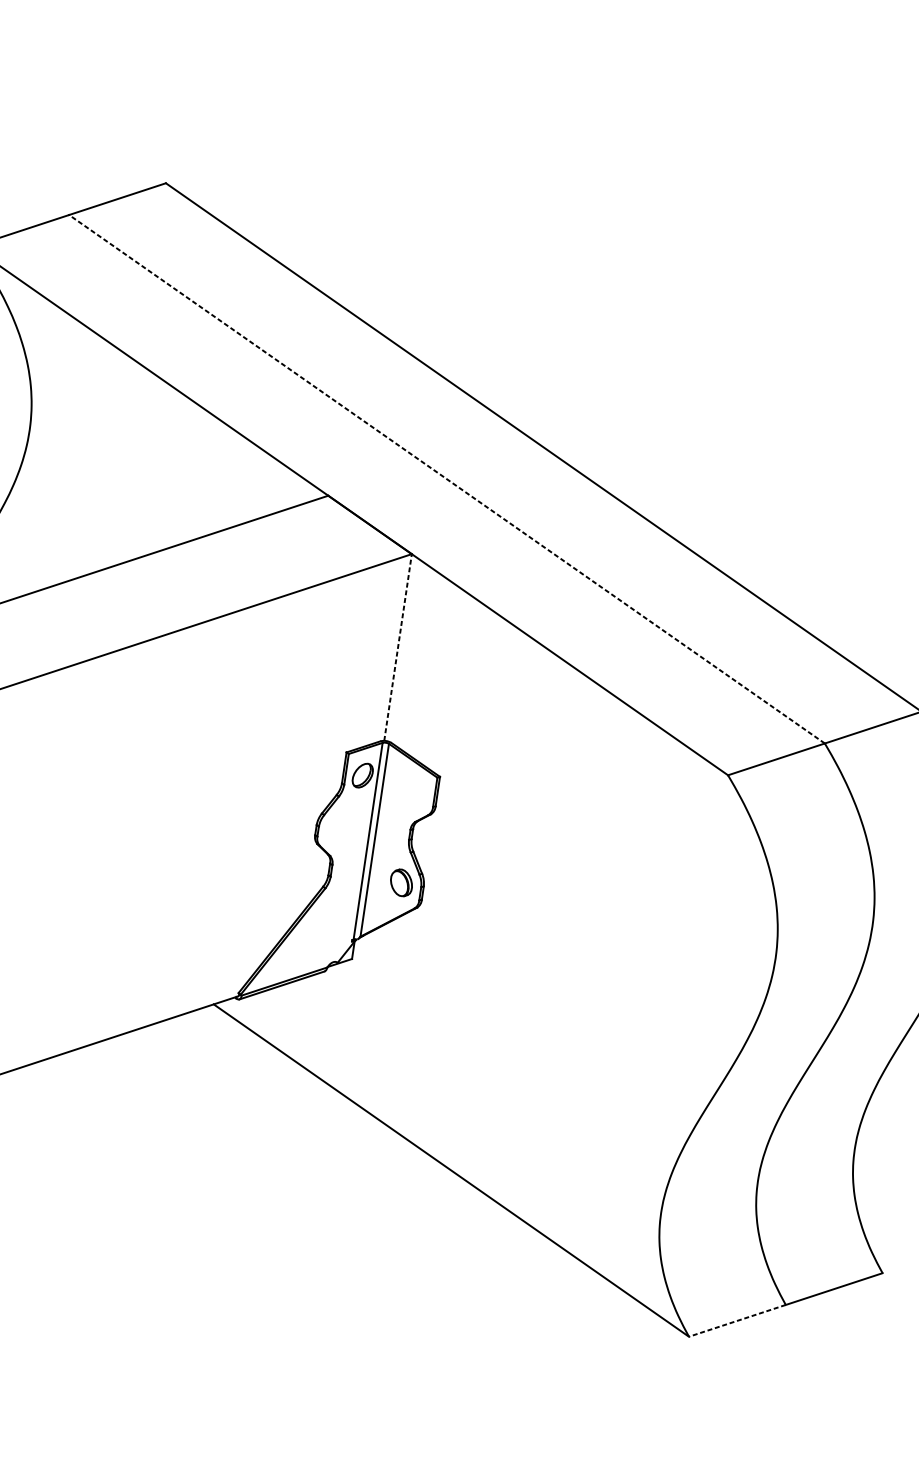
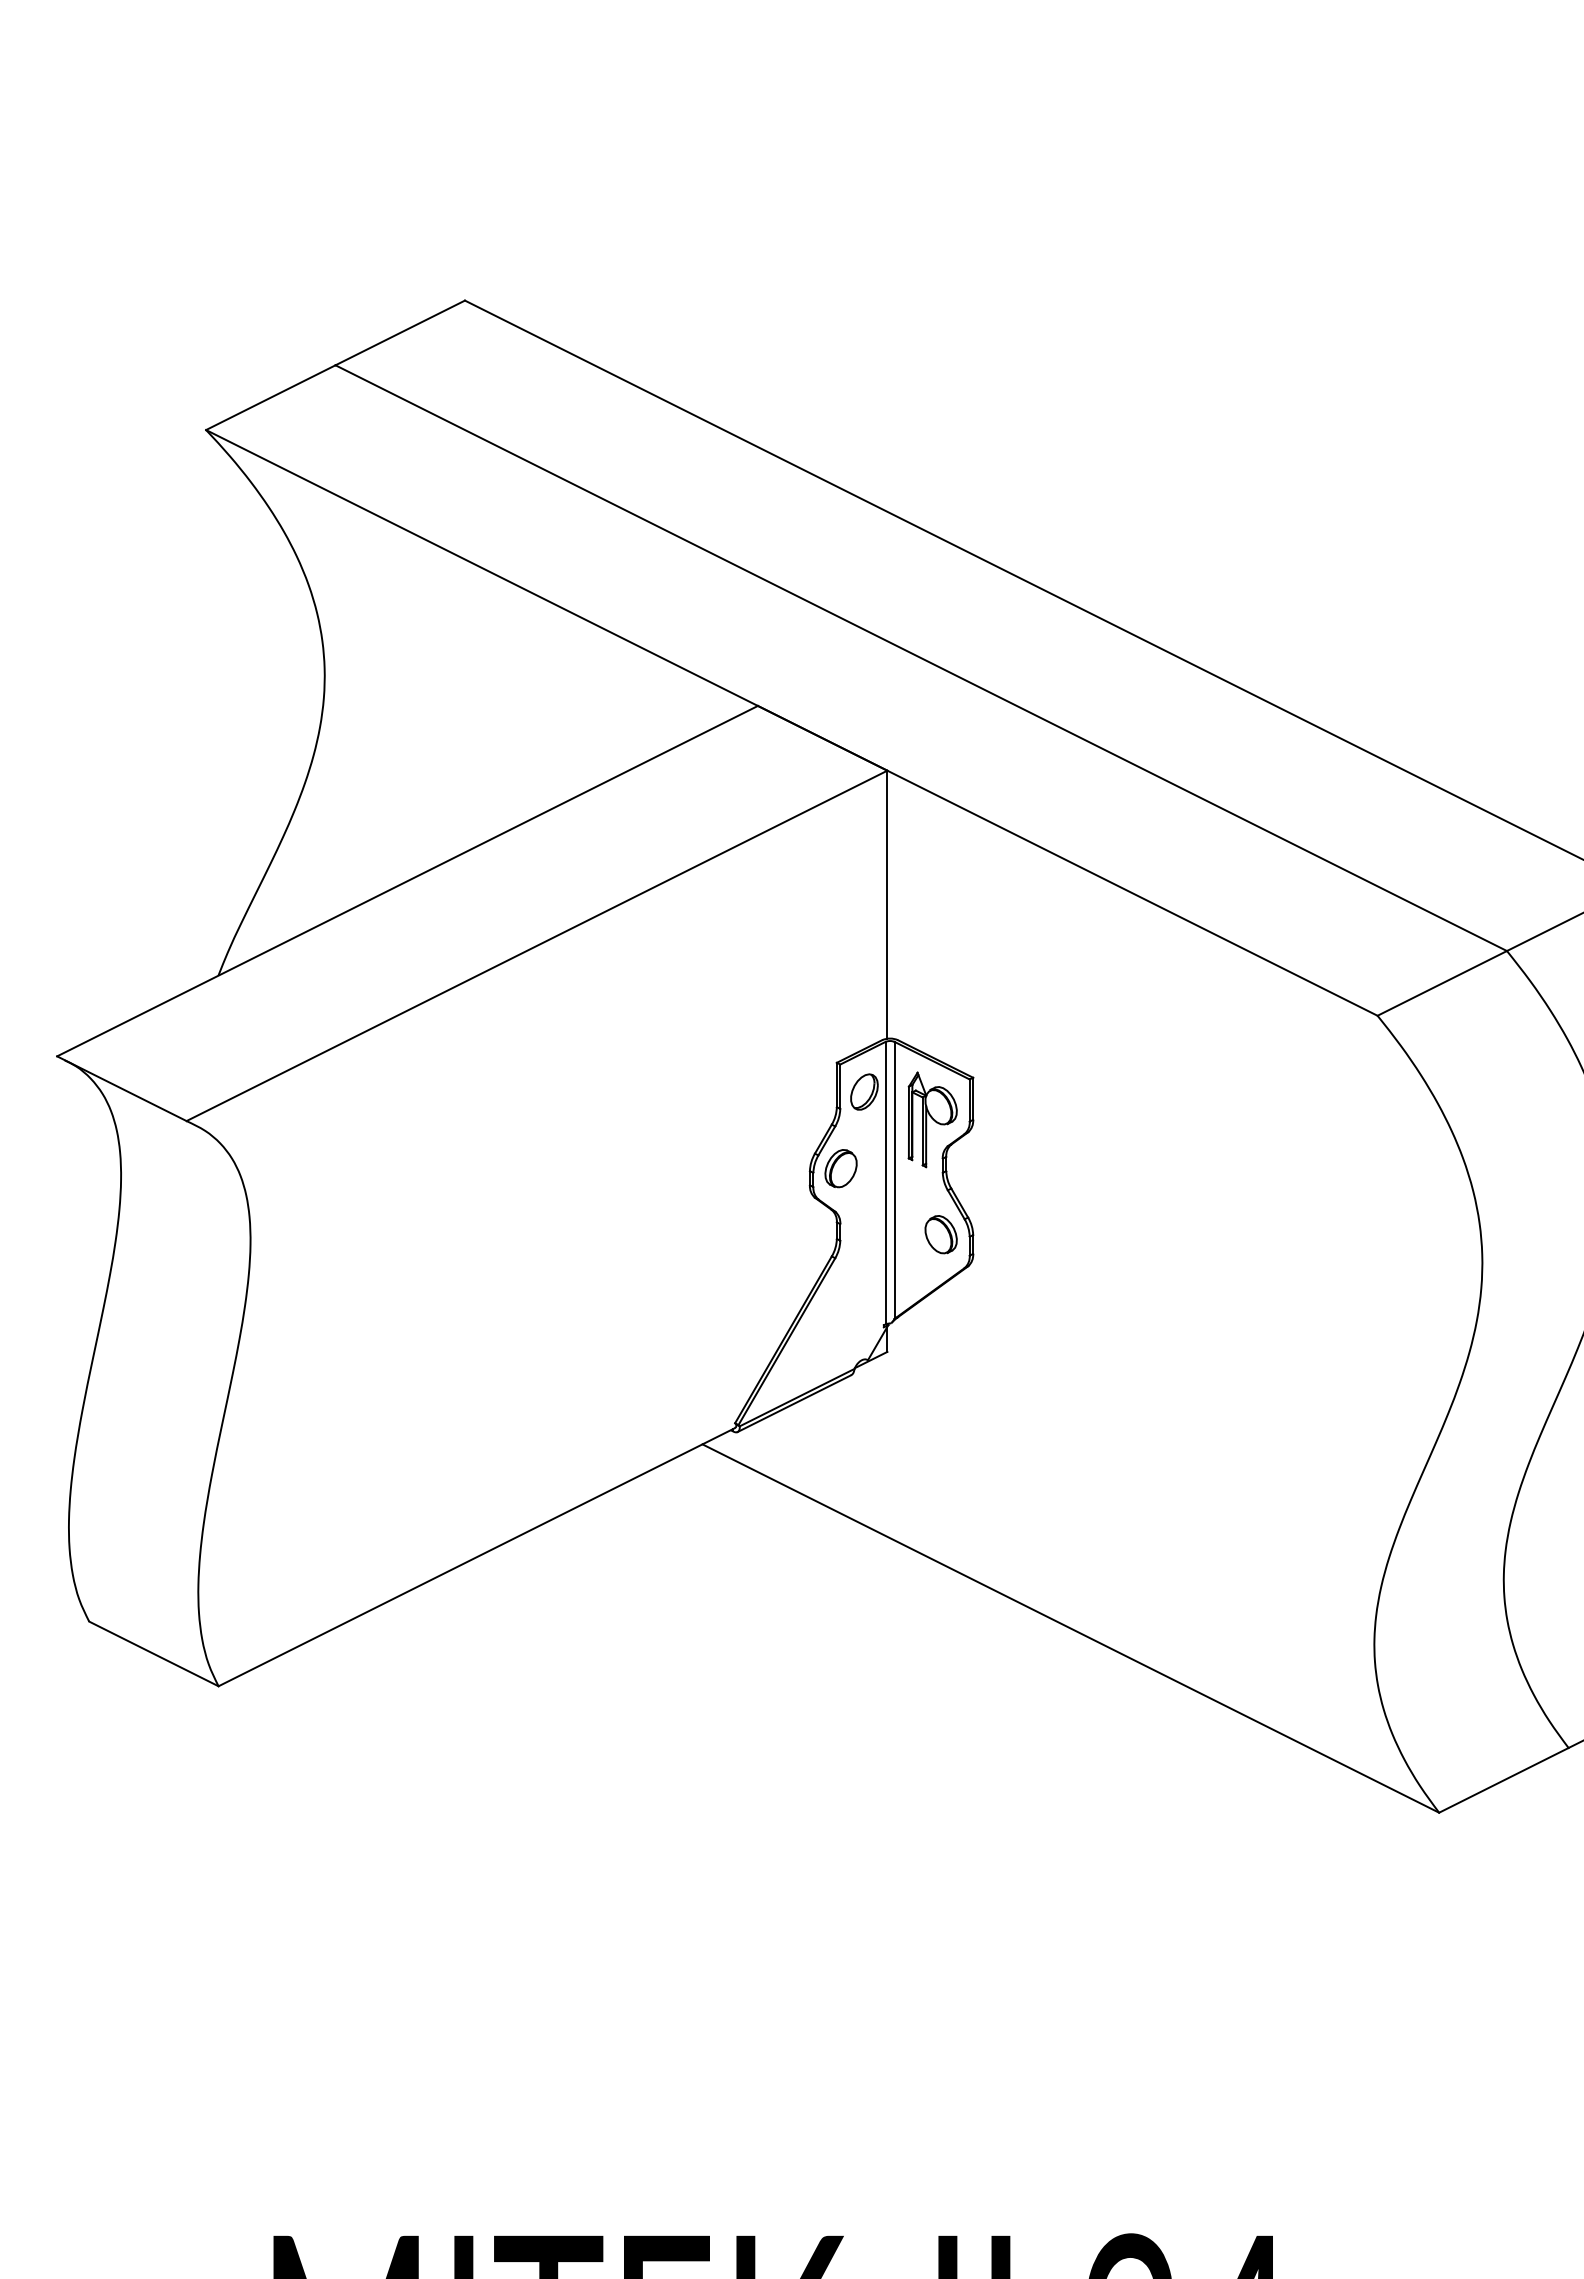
line: (447, 479) -> (921, 658), dashed -> solid
line: (398, 647) -> (887, 904), dashed -> solid
part: (407, 801) -> (932, 1119), added
part: (338, 826) -> (840, 1168), added
line: (737, 1320) -> (1503, 1780), dashed -> solid

